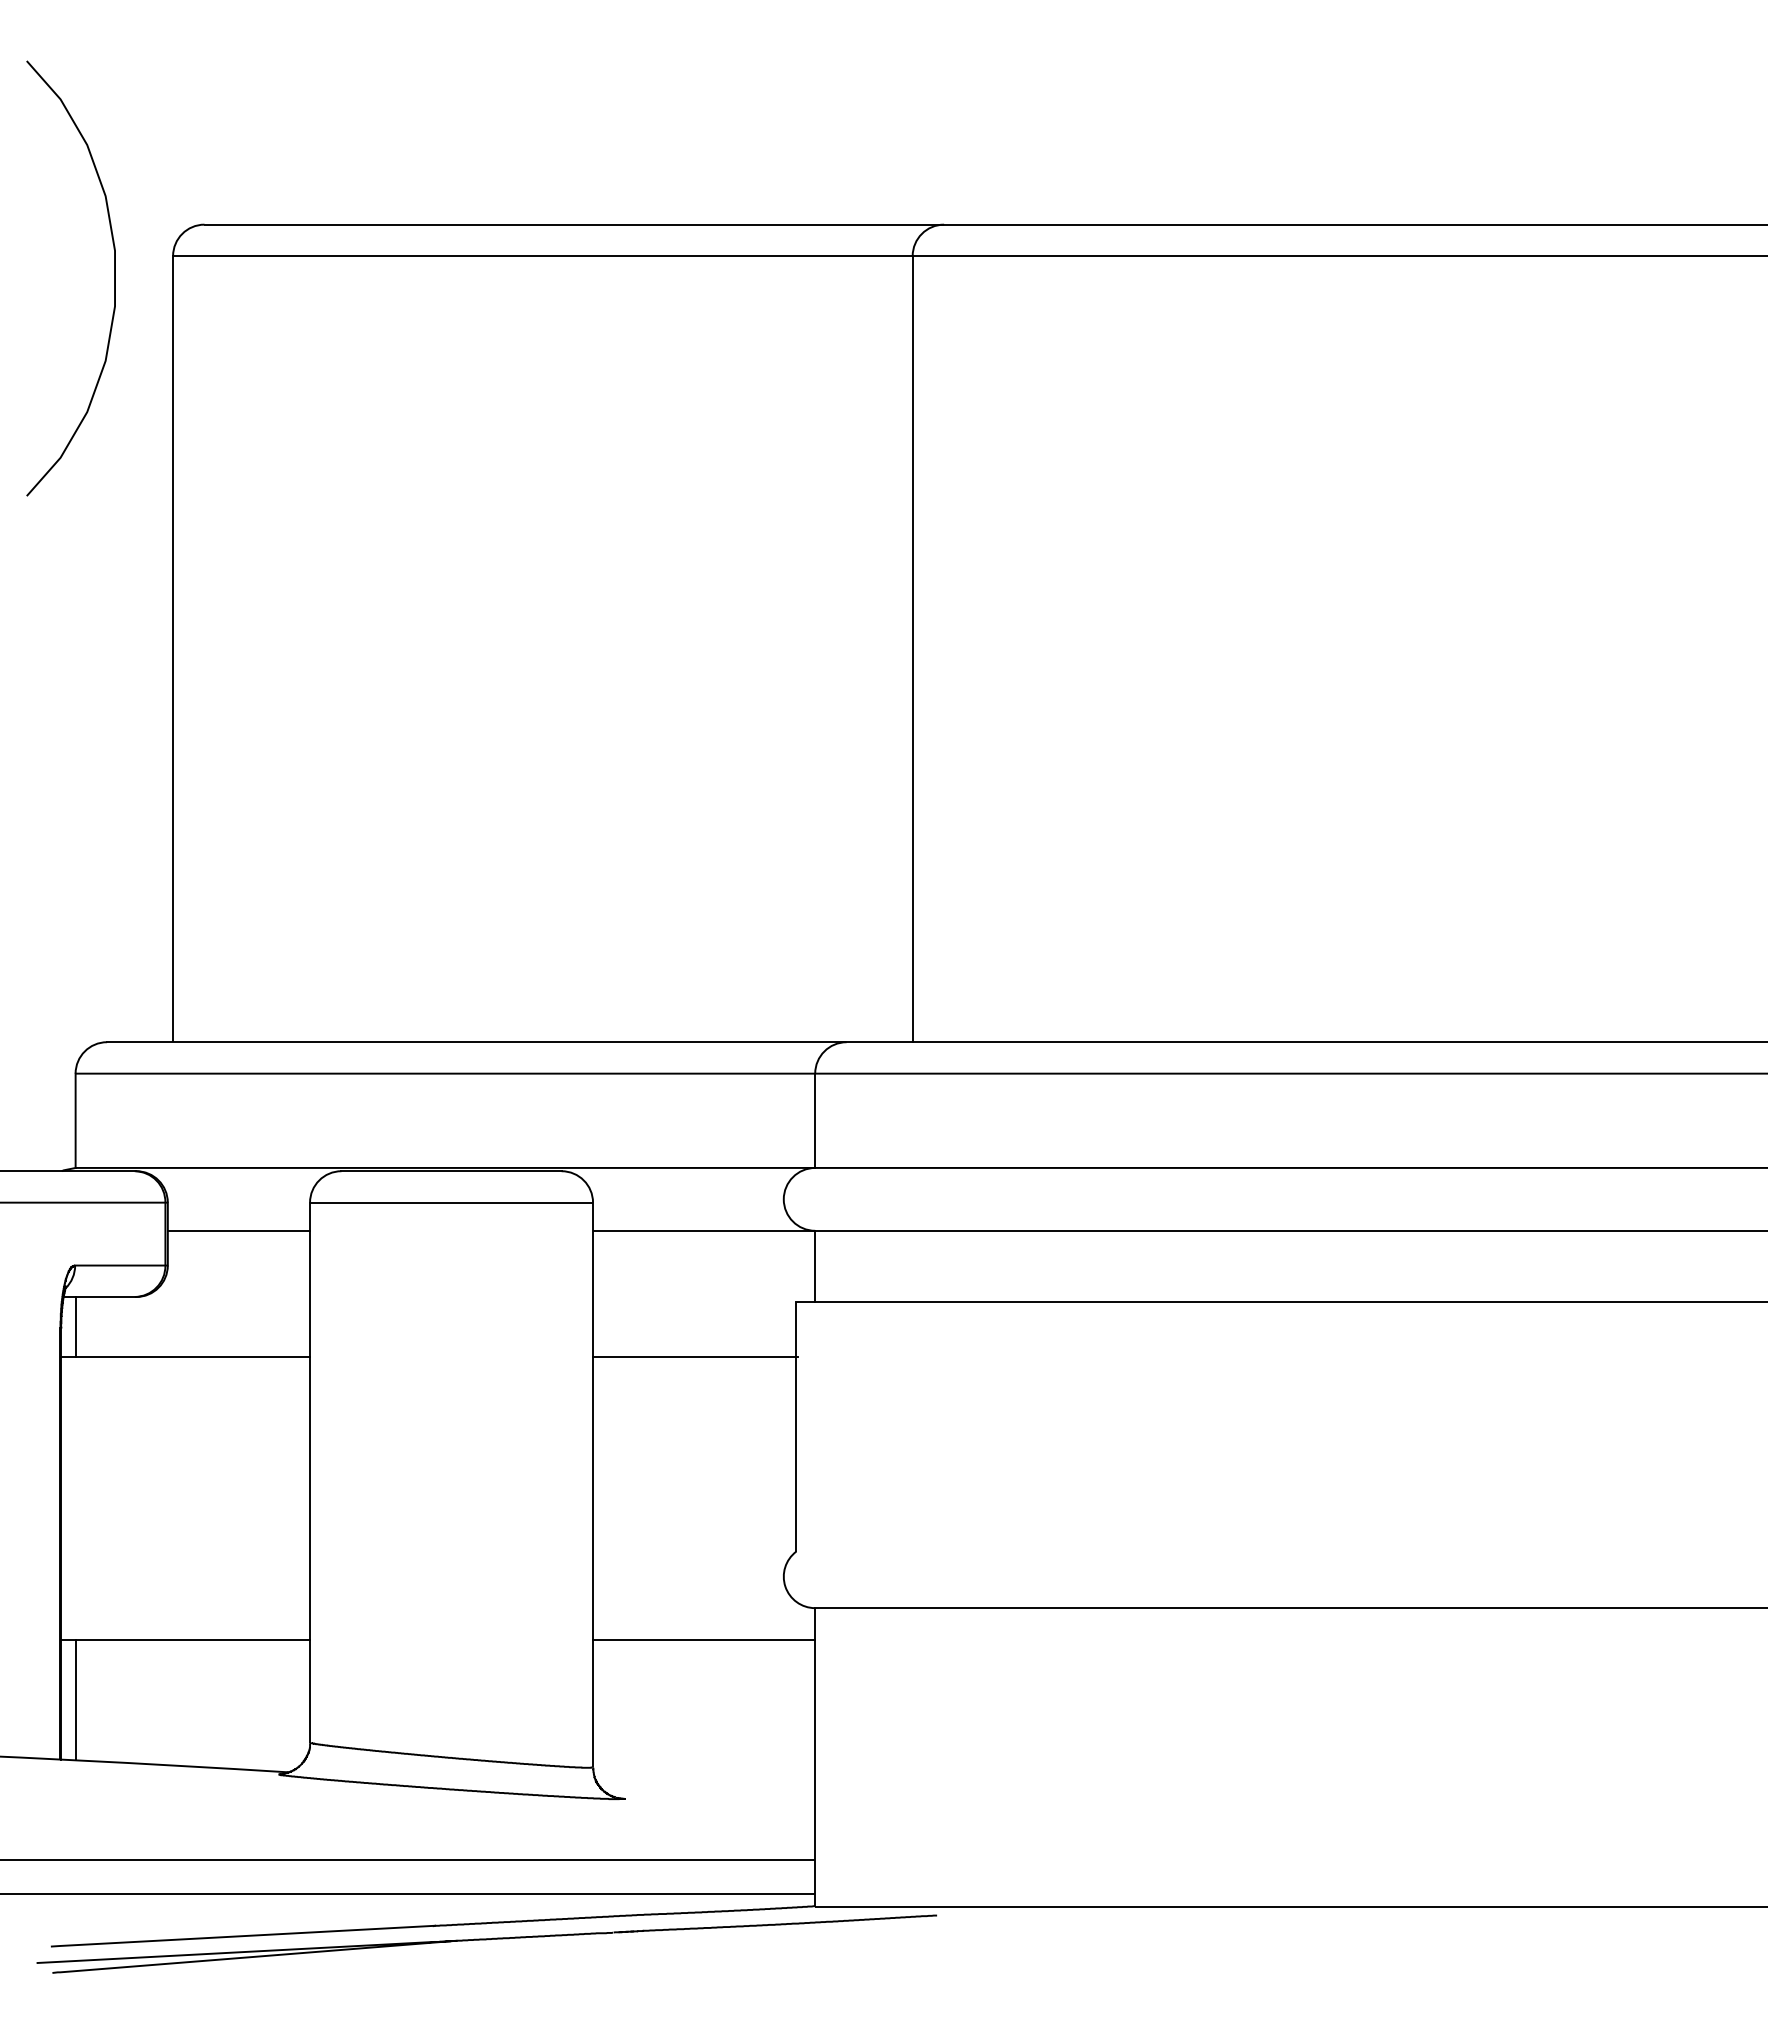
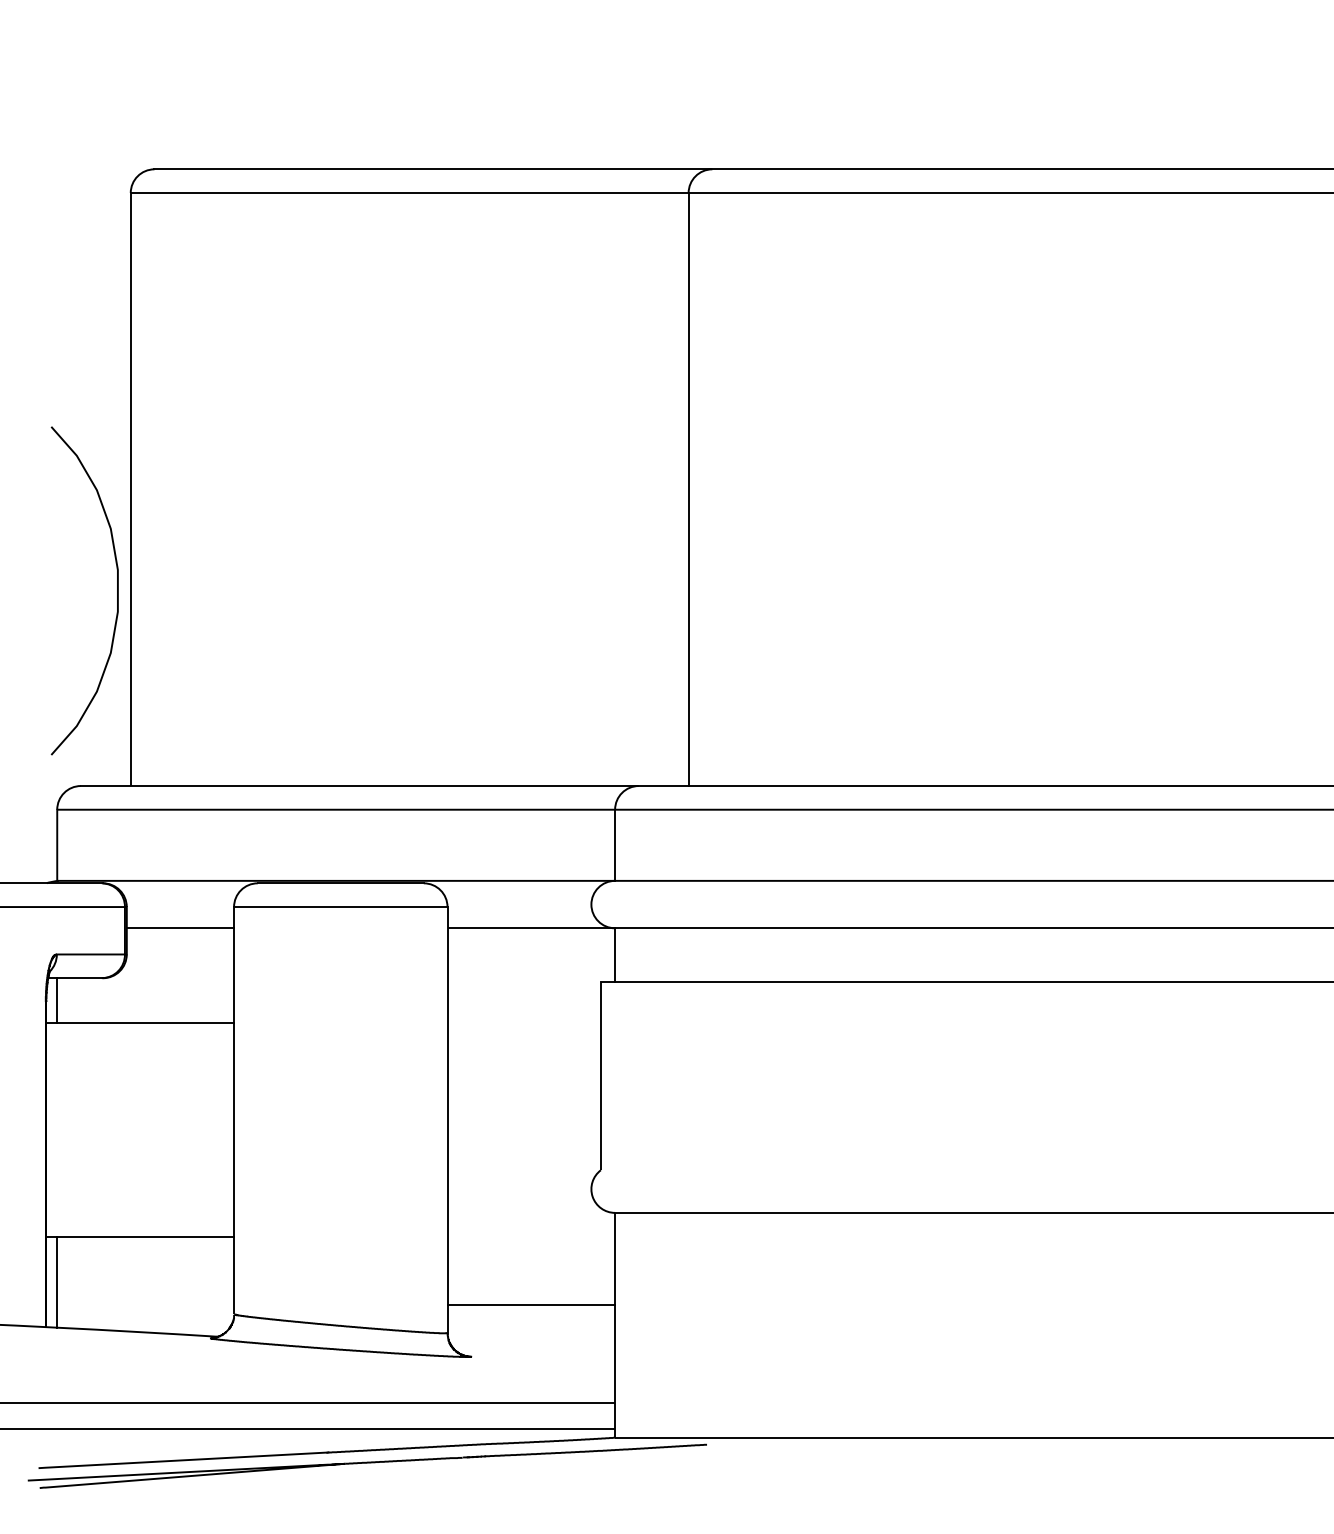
curve: (114, 278) -> (117, 590), moved
line: (695, 1356) -> (524, 1023), removed
line: (704, 1639) -> (531, 1304), moved

